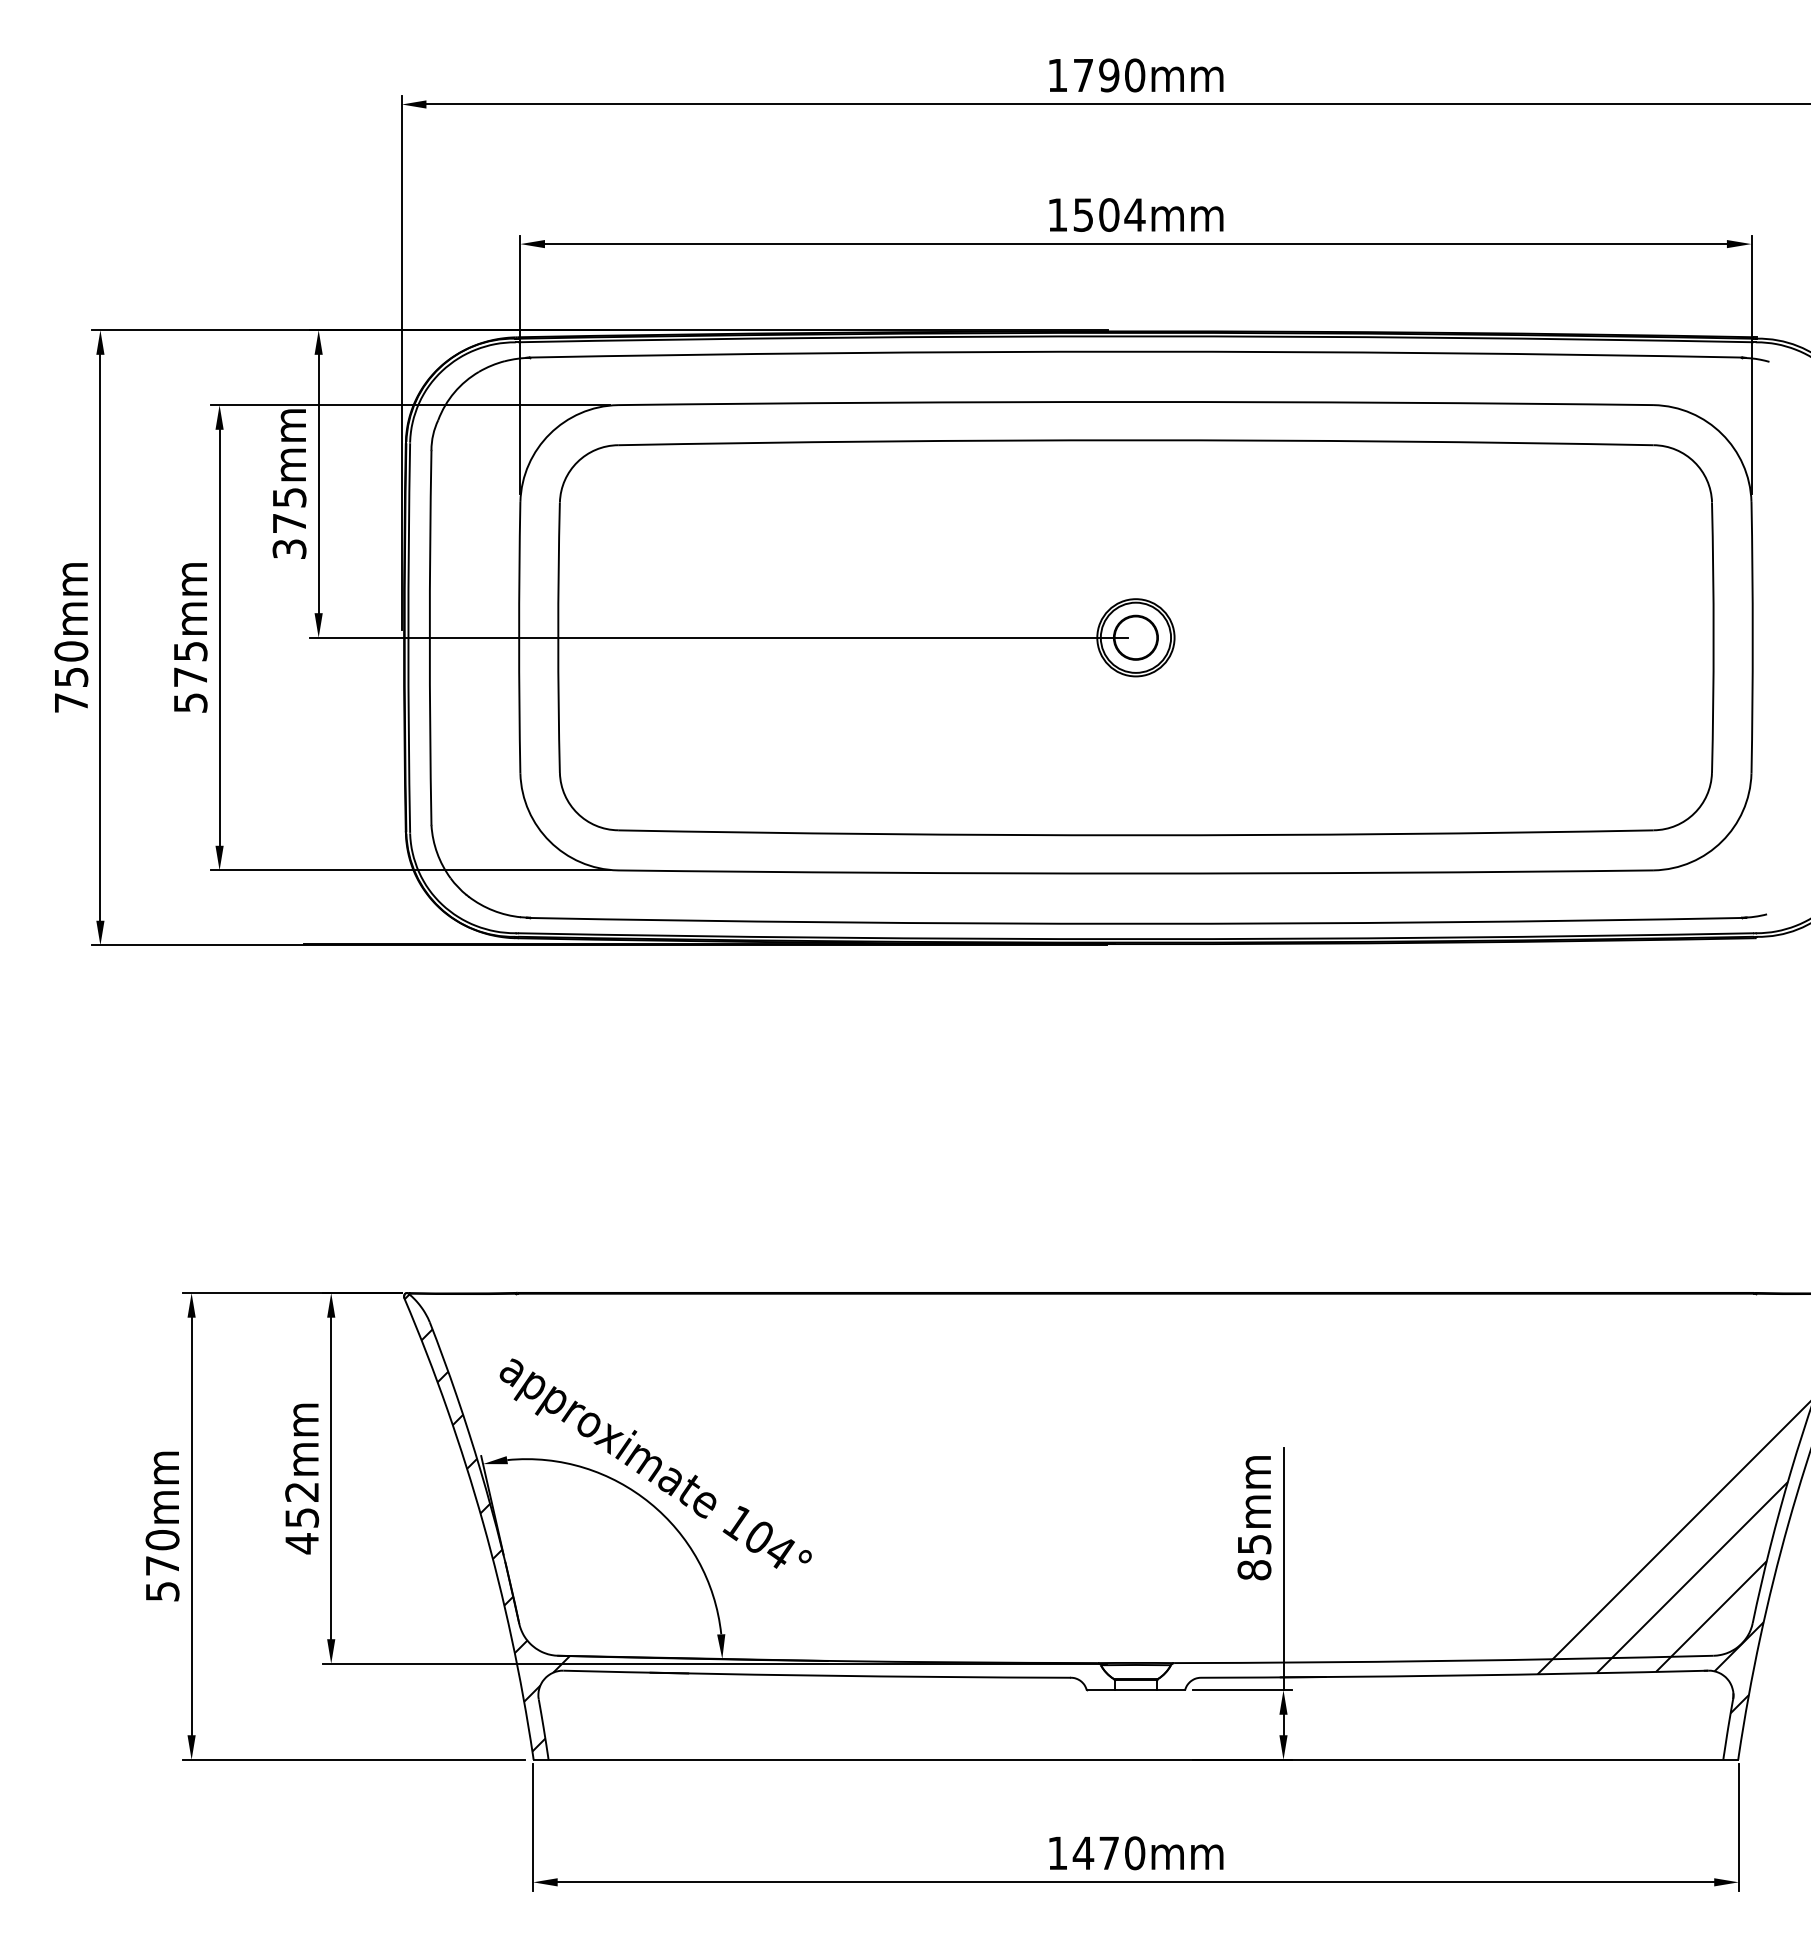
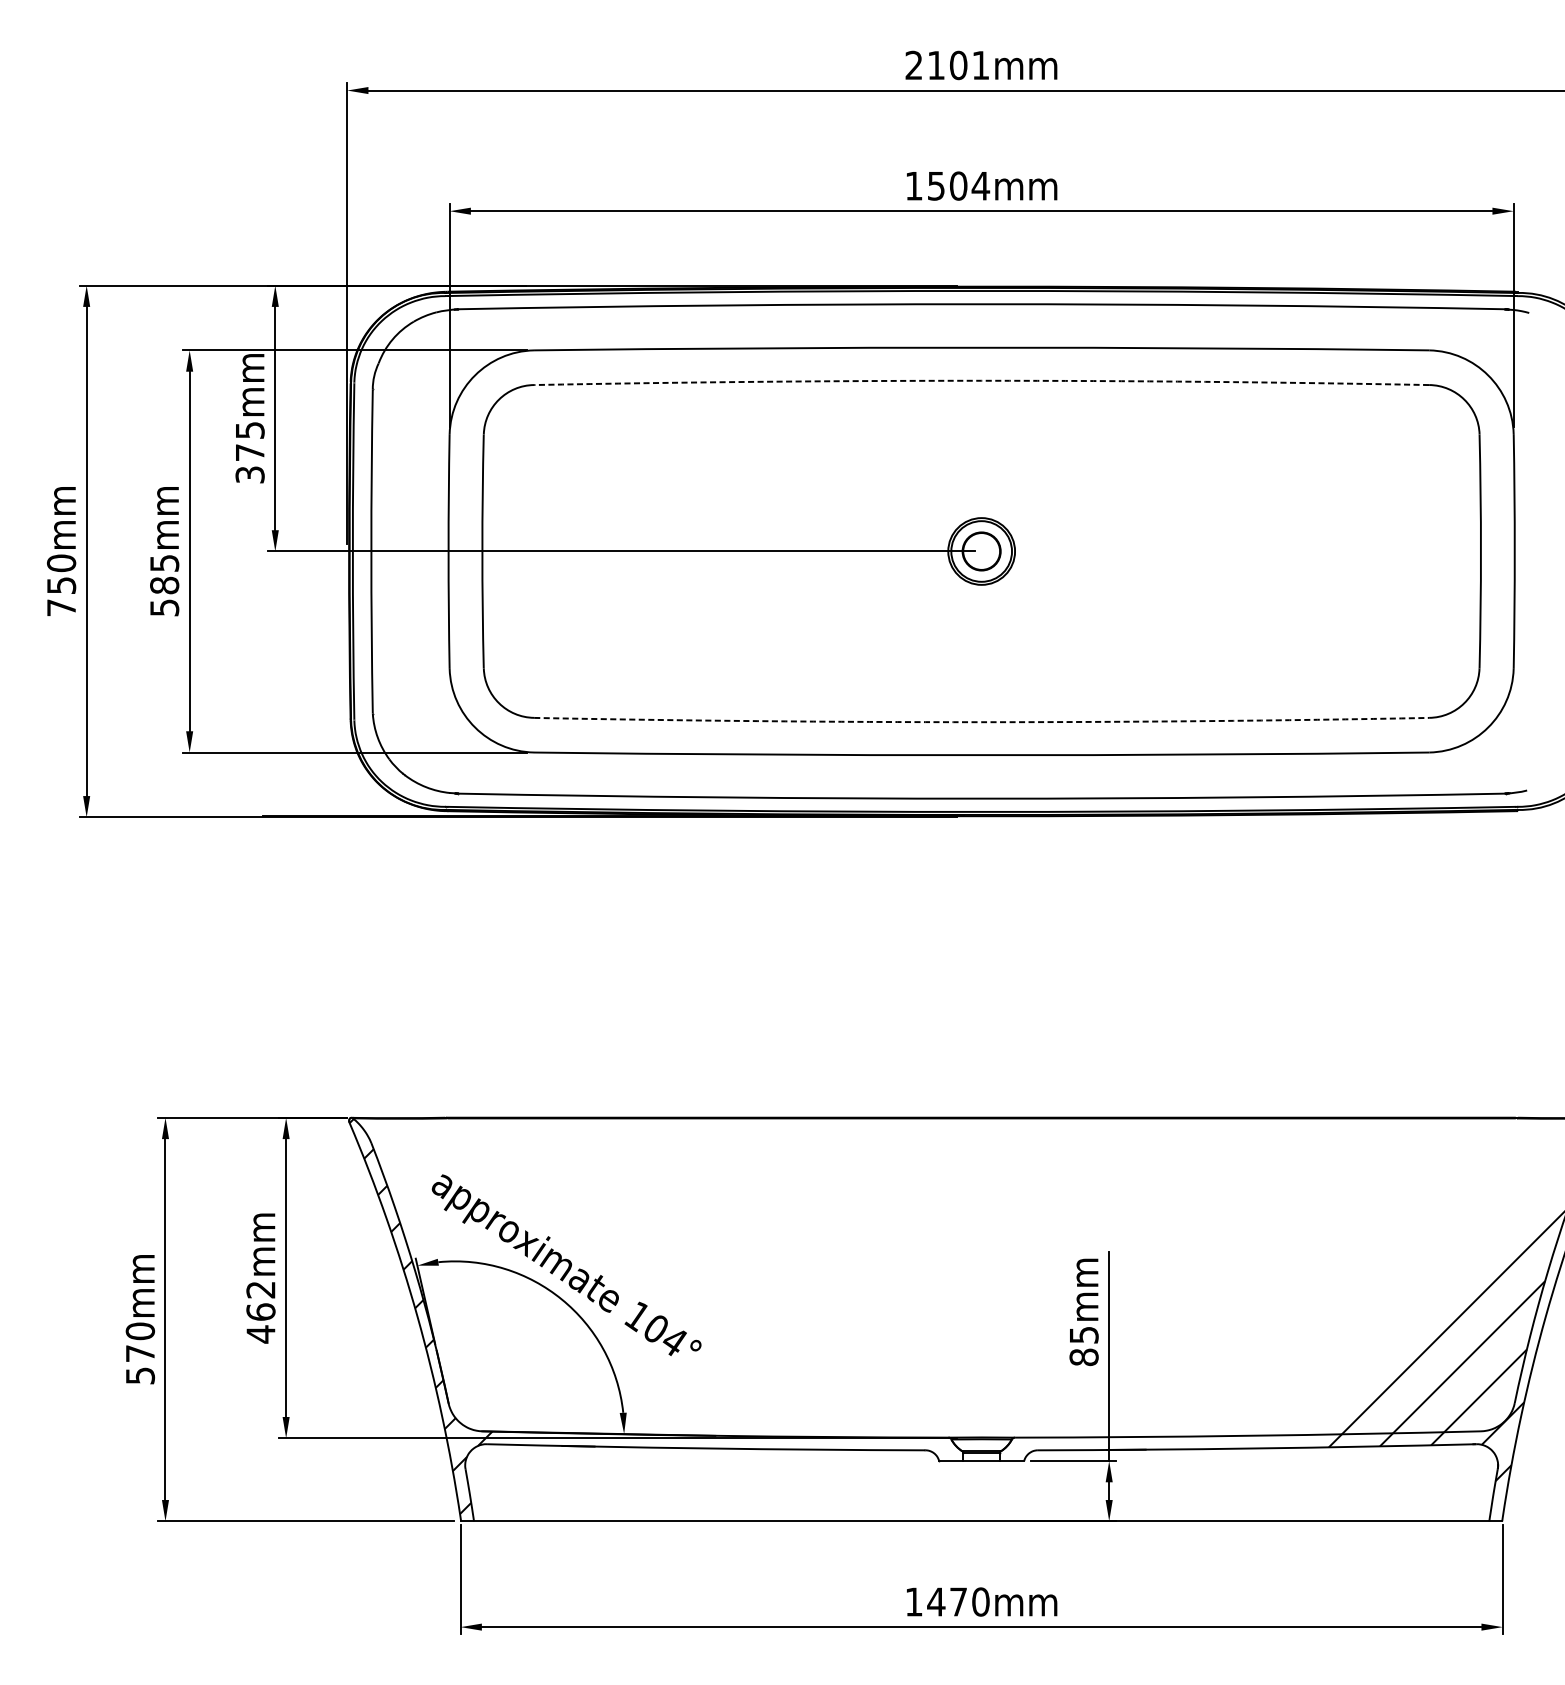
text: (1096, 75) -> (947, 65), 1790mm -> 2101mm
arc: (1135, 440) -> (981, 380), solid -> dashed
text: (190, 677) -> (164, 585), 575mm -> 585mm
arc: (1135, 835) -> (981, 722), solid -> dashed
text: (302, 1517) -> (261, 1311), 452mm -> 462mm

